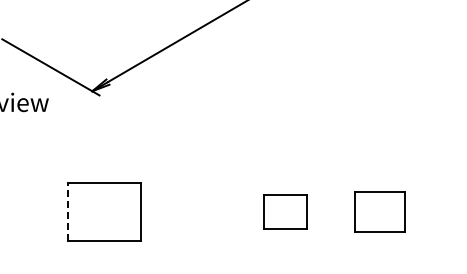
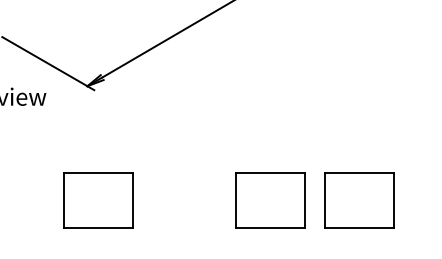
line: (67, 211) -> (63, 199), dashed -> solid
part: (285, 211) -> (270, 199), size x1.67
part: (379, 211) -> (359, 199), size x1.43

